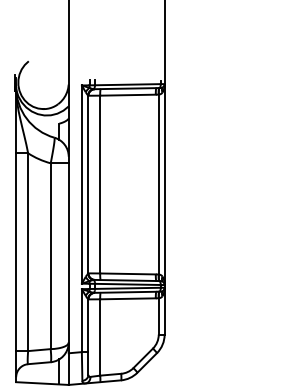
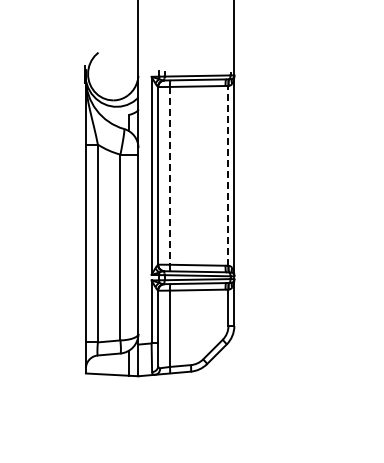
line: (99, 184) -> (169, 175), solid -> dashed
line: (158, 184) -> (228, 175), solid -> dashed

